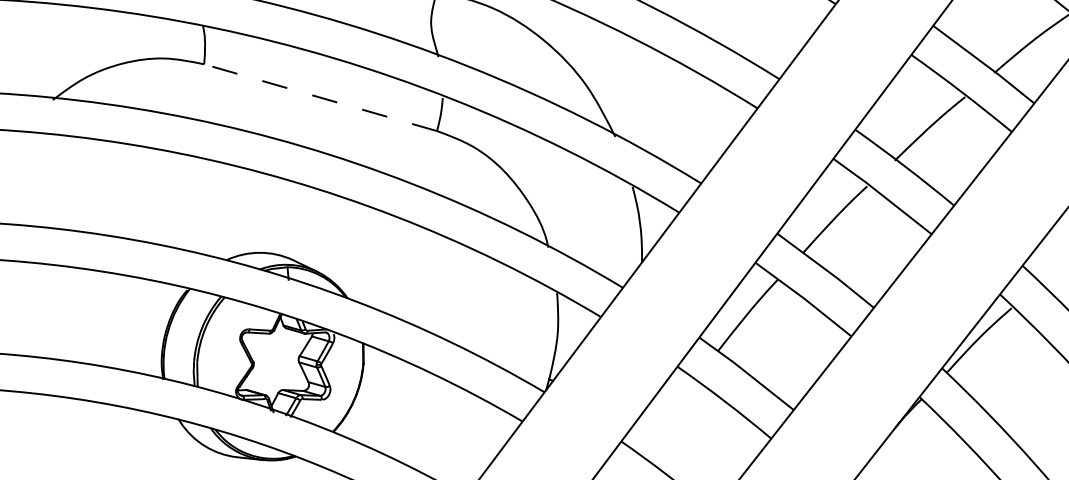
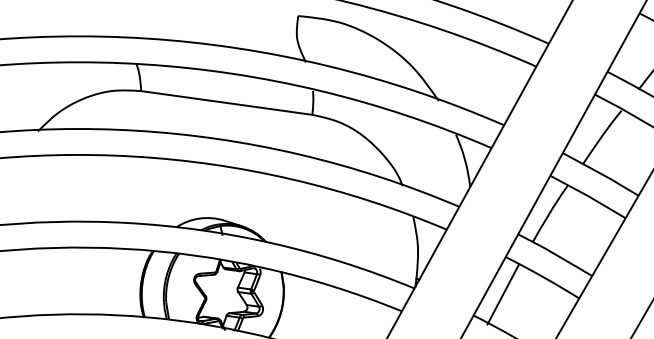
line: (320, 97) -> (226, 102), dashed -> solid
line: (666, 418) -> (503, 294), added

